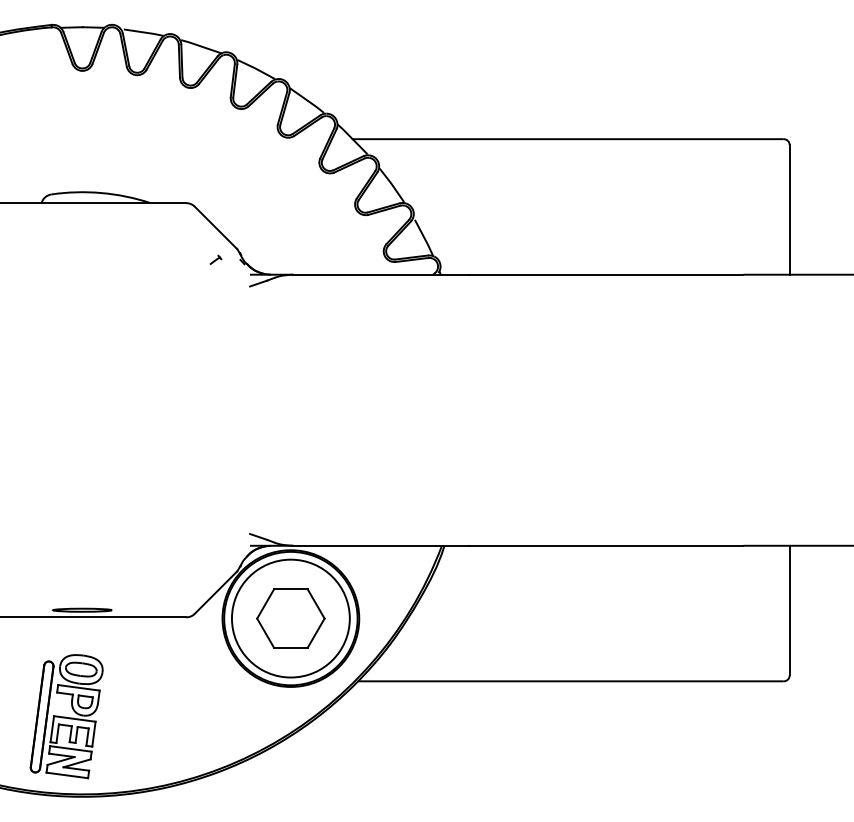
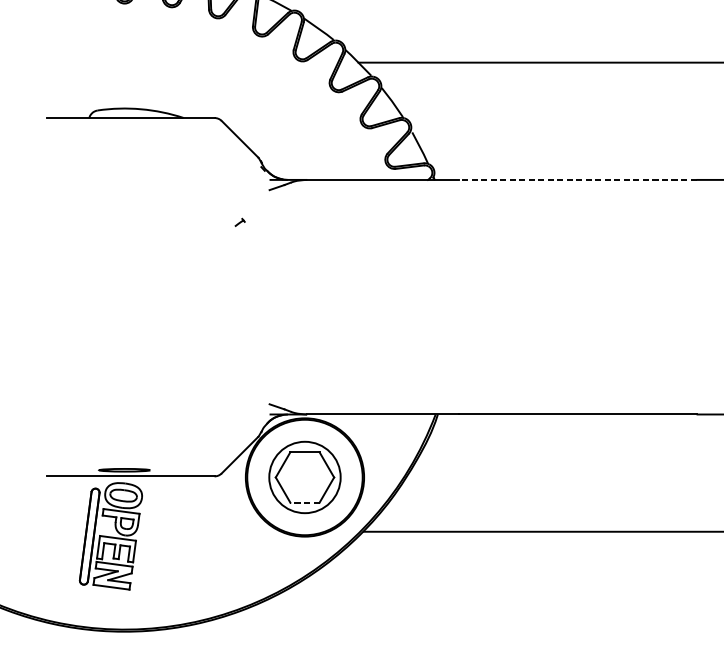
part: (215, 259) -> (239, 222), moved
line: (605, 274) -> (577, 179), solid -> dashed
circle: (290, 618) -> (304, 477), size x0.7
line: (290, 647) -> (304, 502), solid -> dashed
part: (66, 716) -> (110, 536), moved

